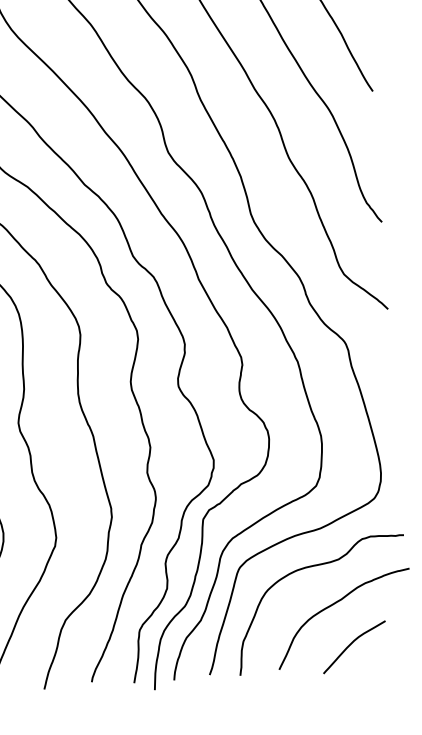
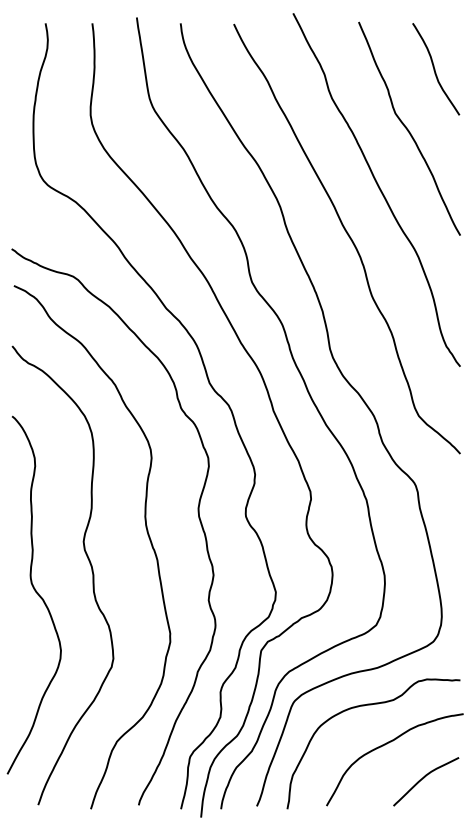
curve: (352, 644) -> (424, 778), moved

